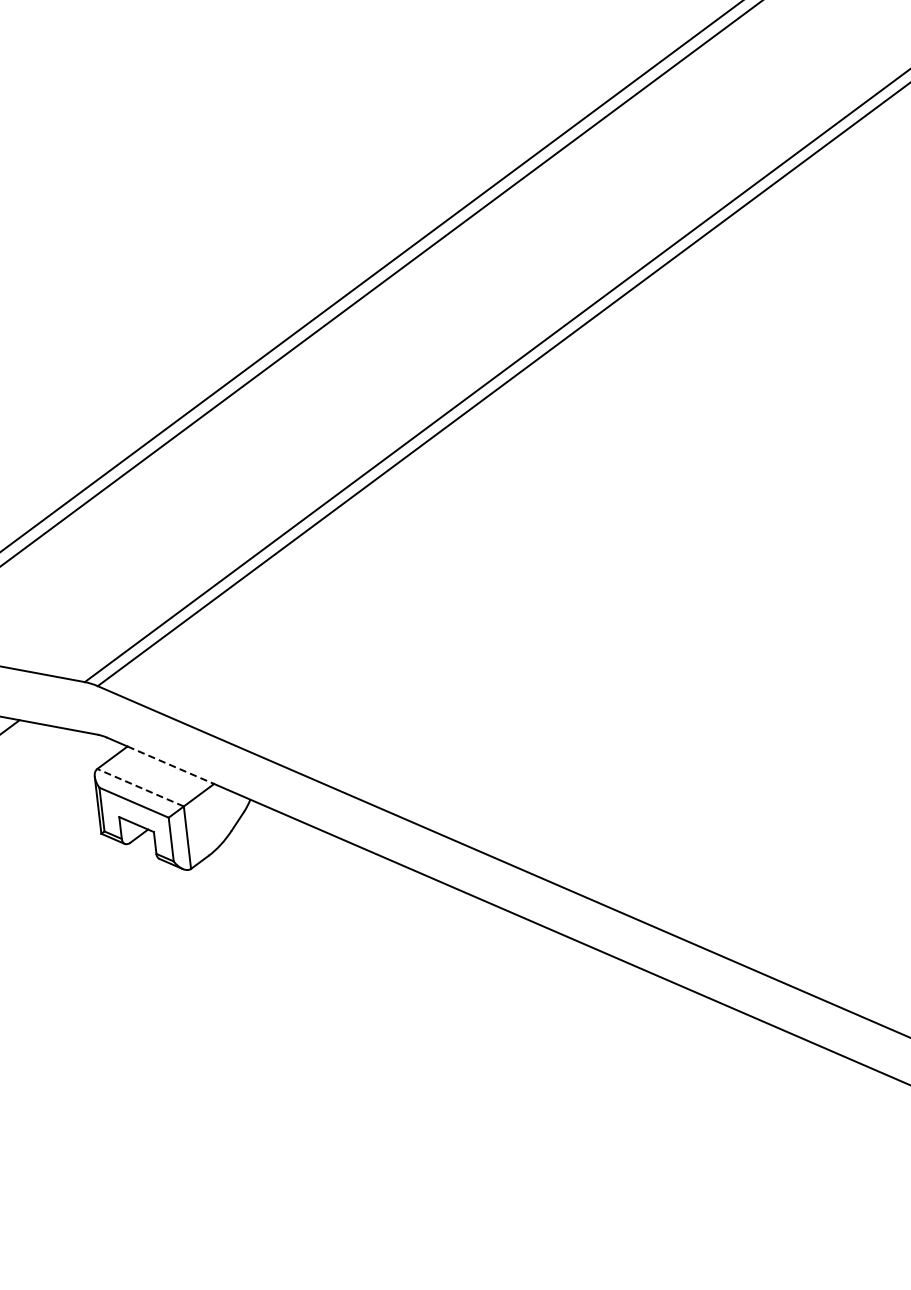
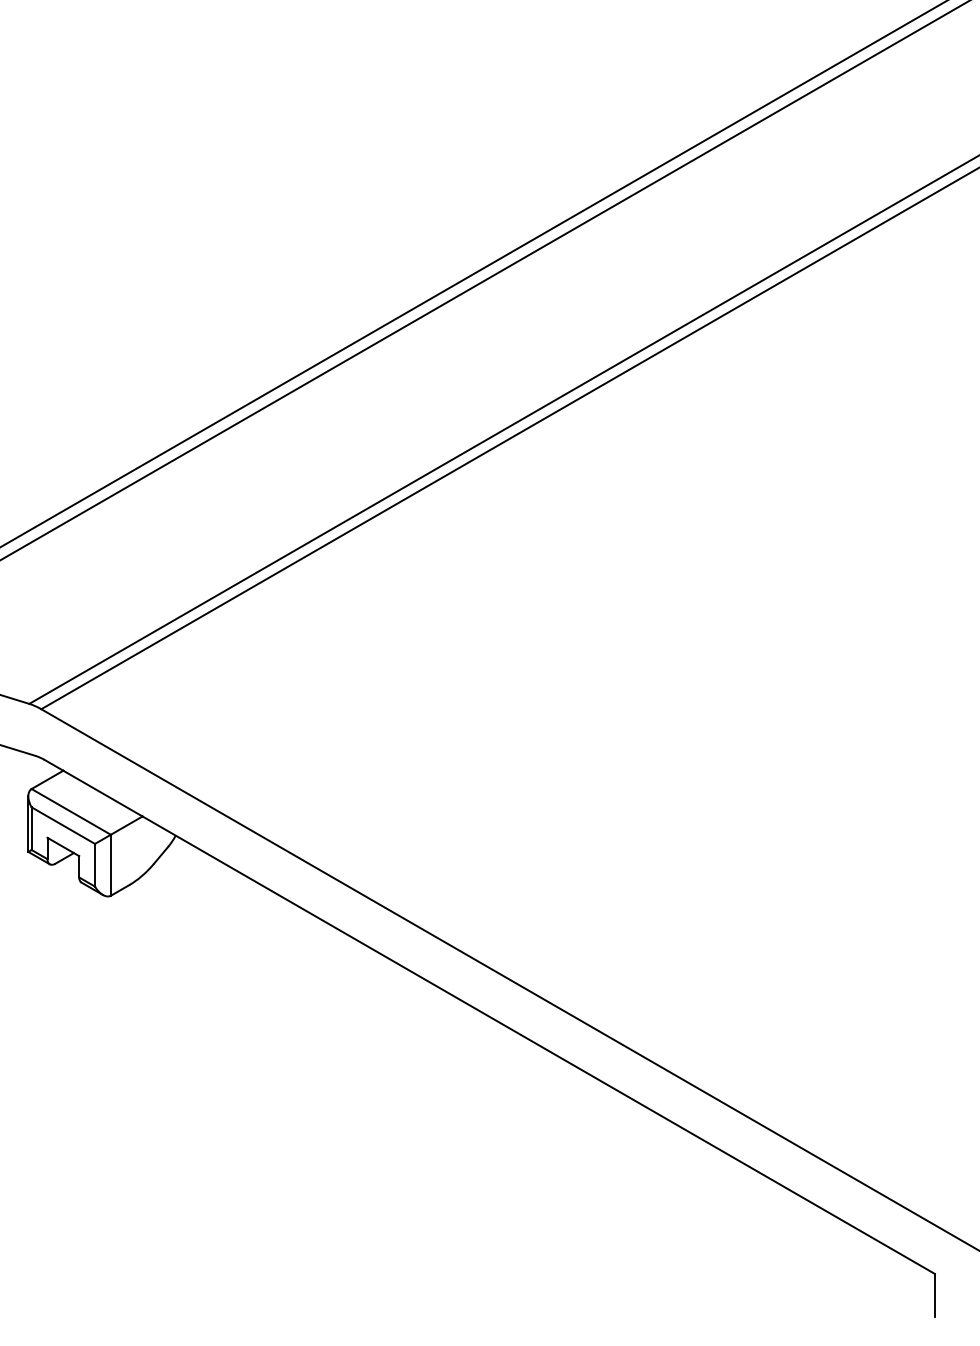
line: (170, 765) -> (102, 793), dashed -> solid
line: (140, 787) -> (71, 811), dashed -> solid

